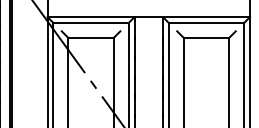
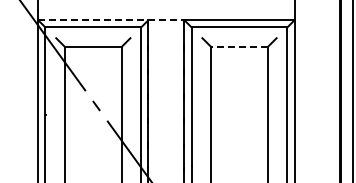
line: (105, 17) -> (111, 20), solid -> dashed
line: (206, 37) -> (239, 46), solid -> dashed

